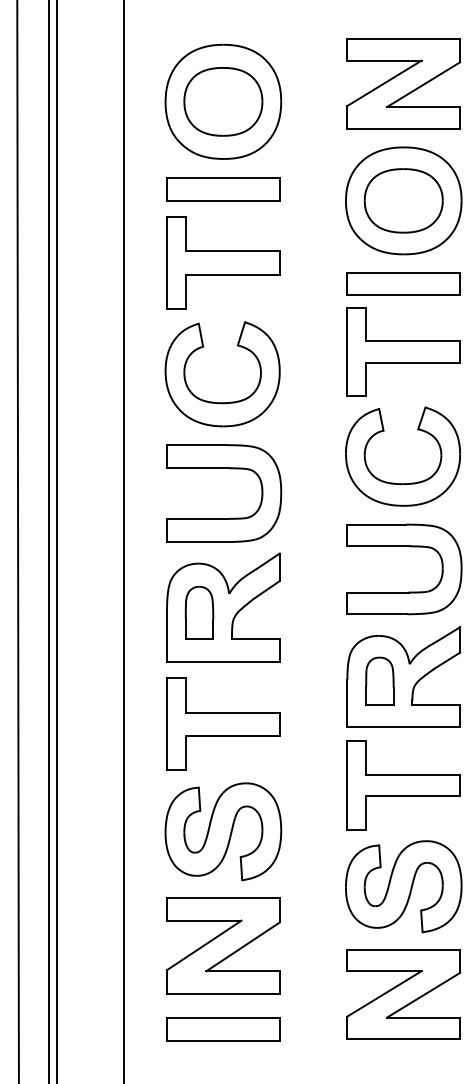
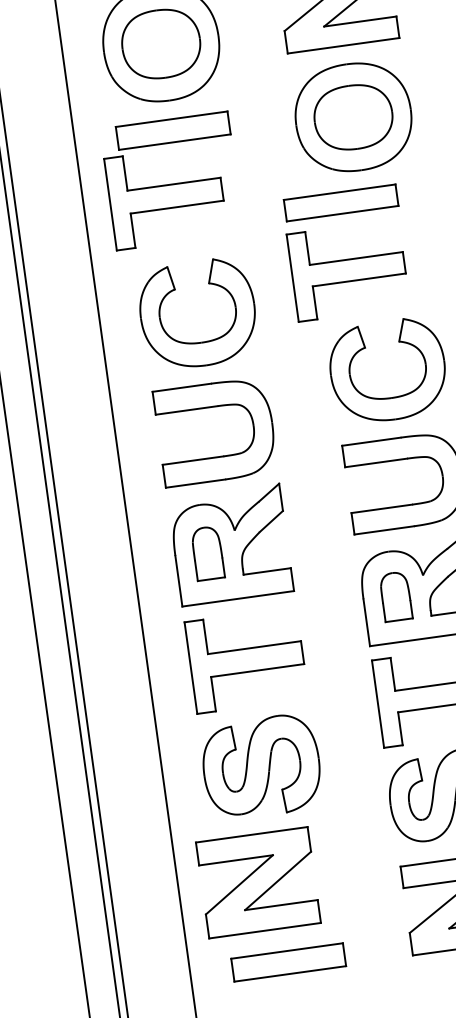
part: (223, 262) -> (166, 196), moved
part: (403, 283) -> (340, 202), moved
part: (403, 351) -> (348, 270), moved
part: (223, 945) -> (258, 882), moved

